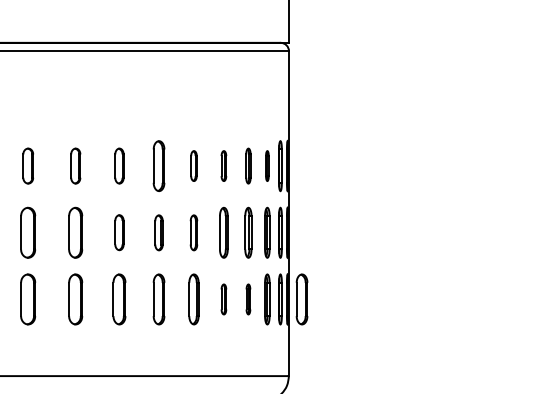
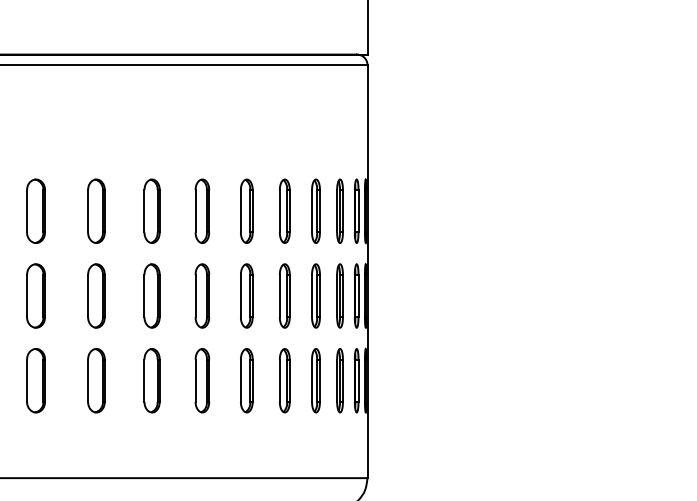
part: (28, 165) -> (36, 210), size x1.43
part: (75, 165) -> (96, 210), size x1.43
part: (119, 165) -> (152, 210), size x1.43
part: (193, 165) -> (246, 210), size x1.67
part: (223, 165) -> (284, 210), size x1.67
part: (248, 165) -> (316, 210), size x1.43
part: (267, 165) -> (340, 210), size x1.67
part: (119, 232) -> (152, 295), size x1.43
part: (158, 232) -> (201, 295), size x1.43
part: (193, 232) -> (246, 295), size x1.43
part: (223, 299) -> (284, 380), size x1.67
part: (248, 299) -> (316, 380), size x1.67
part: (301, 299) -> (383, 380), removed

